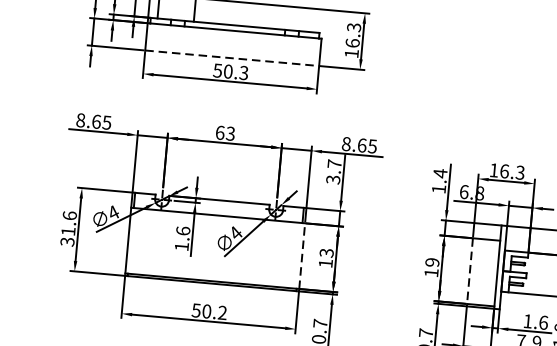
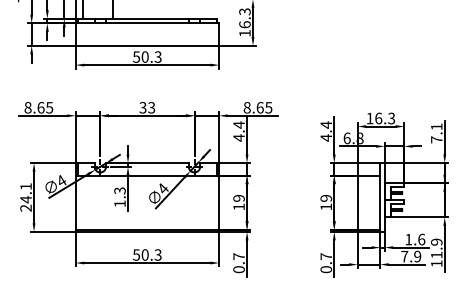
line: (232, 57) -> (147, 45), dashed -> solid
text: (219, 132) -> (142, 107), 63 -> 33
text: (333, 171) -> (238, 131), 3.7 -> 4.4
text: (438, 188) -> (325, 137), 1.4 -> 4.4
text: (68, 228) -> (25, 197), 31.6 -> 24.1
text: (182, 230) -> (119, 190), 1.6 -> 1.3
text: (326, 253) -> (238, 198), 13 -> 19
line: (302, 255) -> (219, 202), dashed -> solid
line: (469, 272) -> (357, 203), dashed -> solid
text: (221, 313) -> (157, 255), 50.2 -> 50.3

